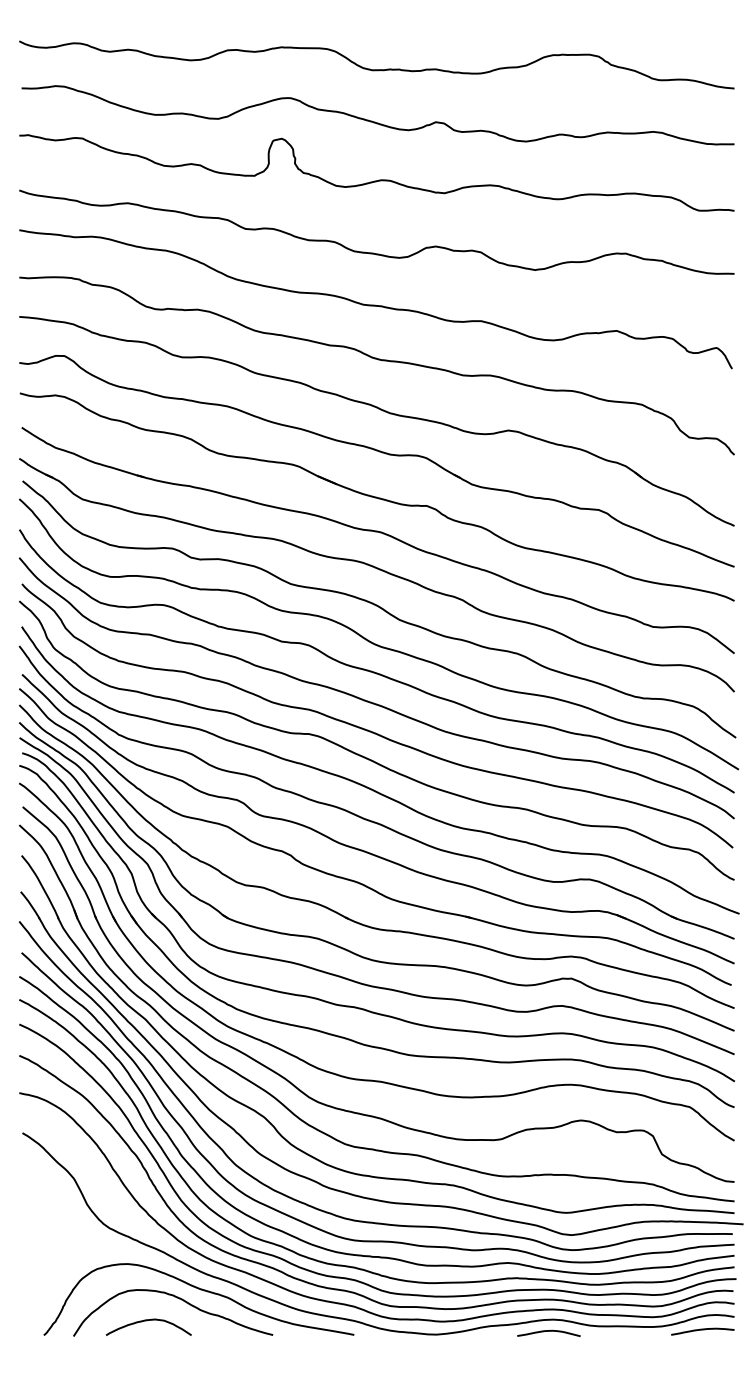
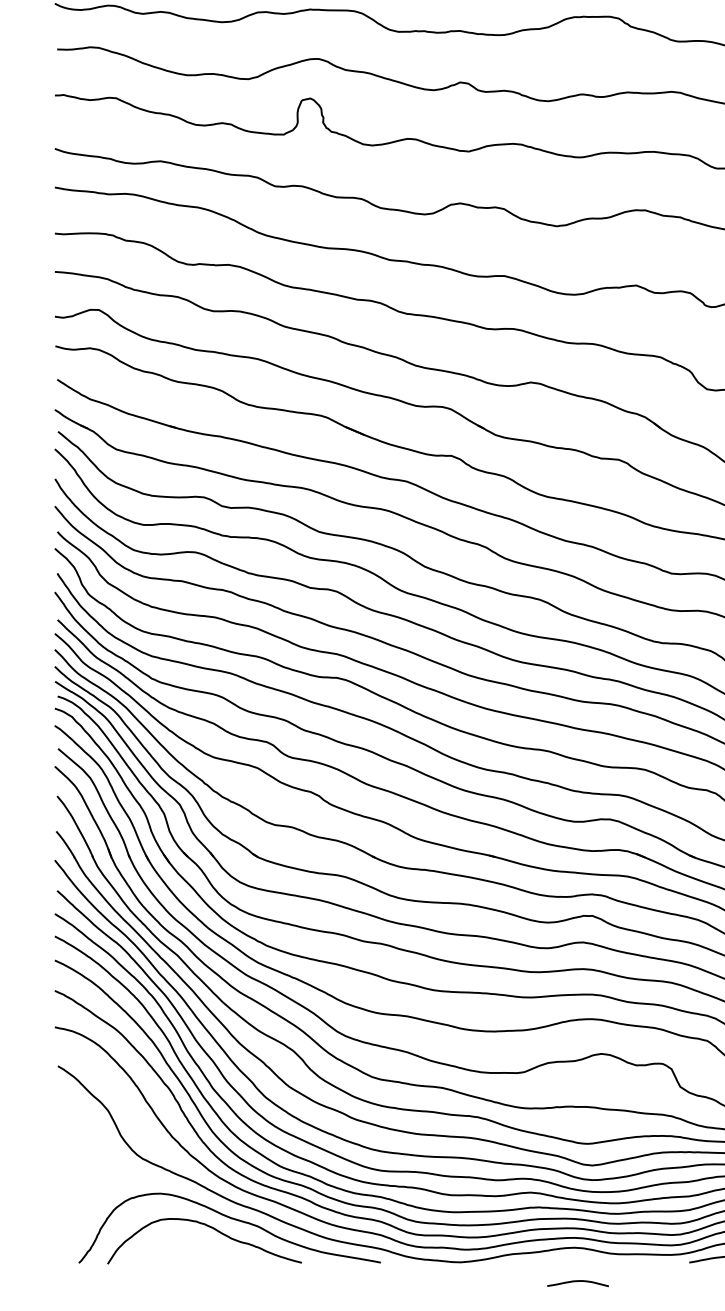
curve: (147, 1321) -> (179, 1249), removed
curve: (548, 1331) -> (577, 1281), moved

